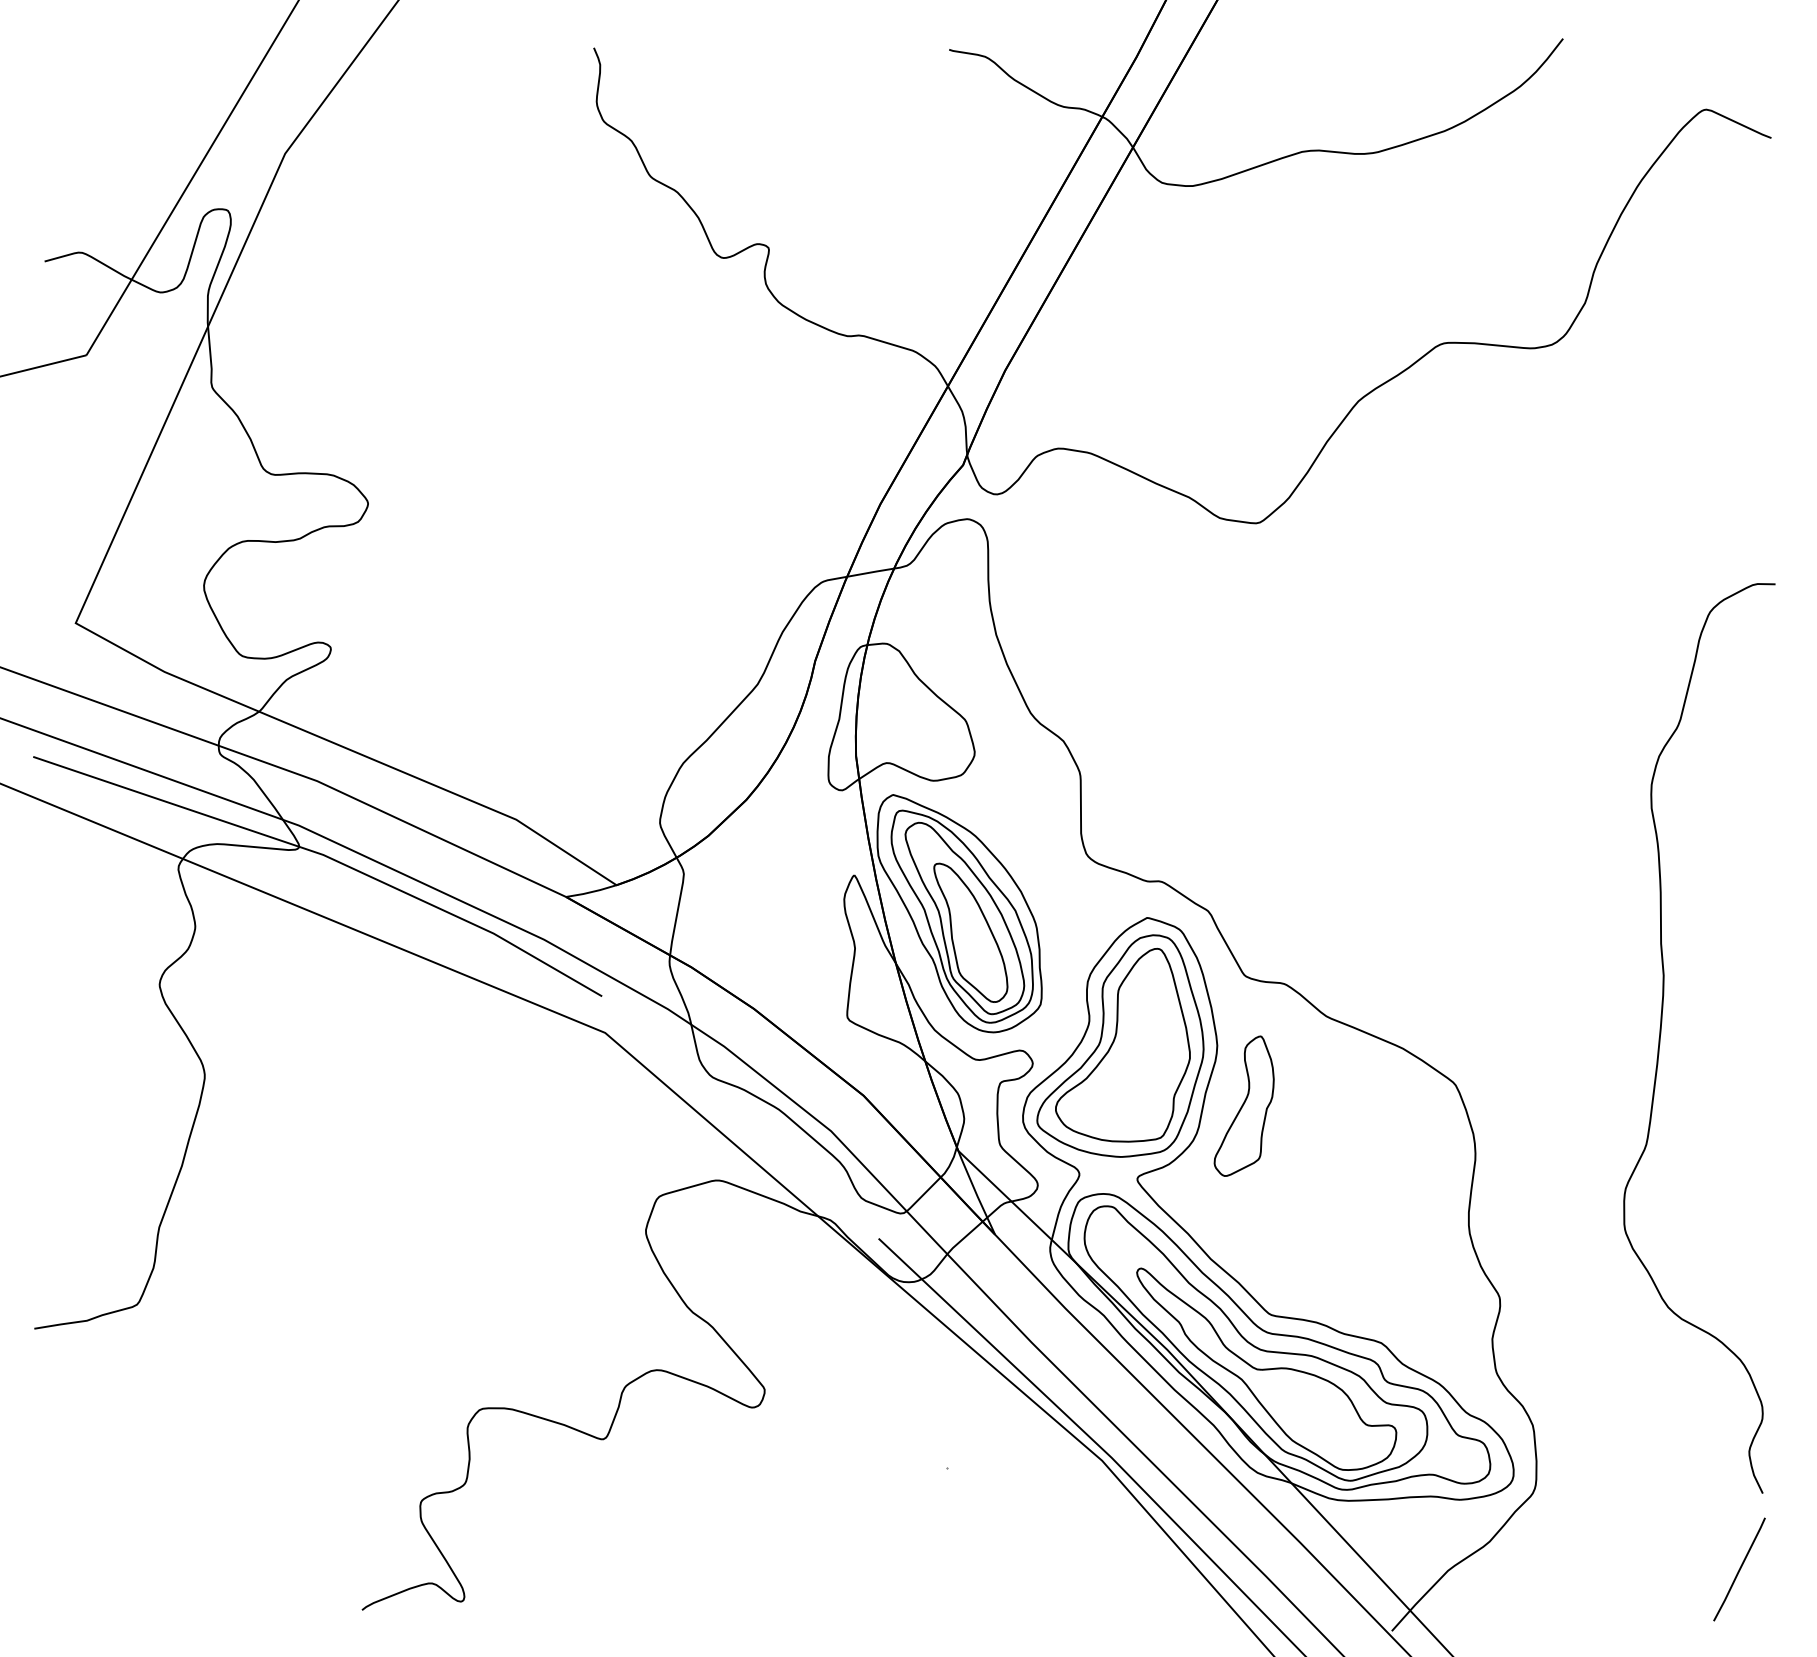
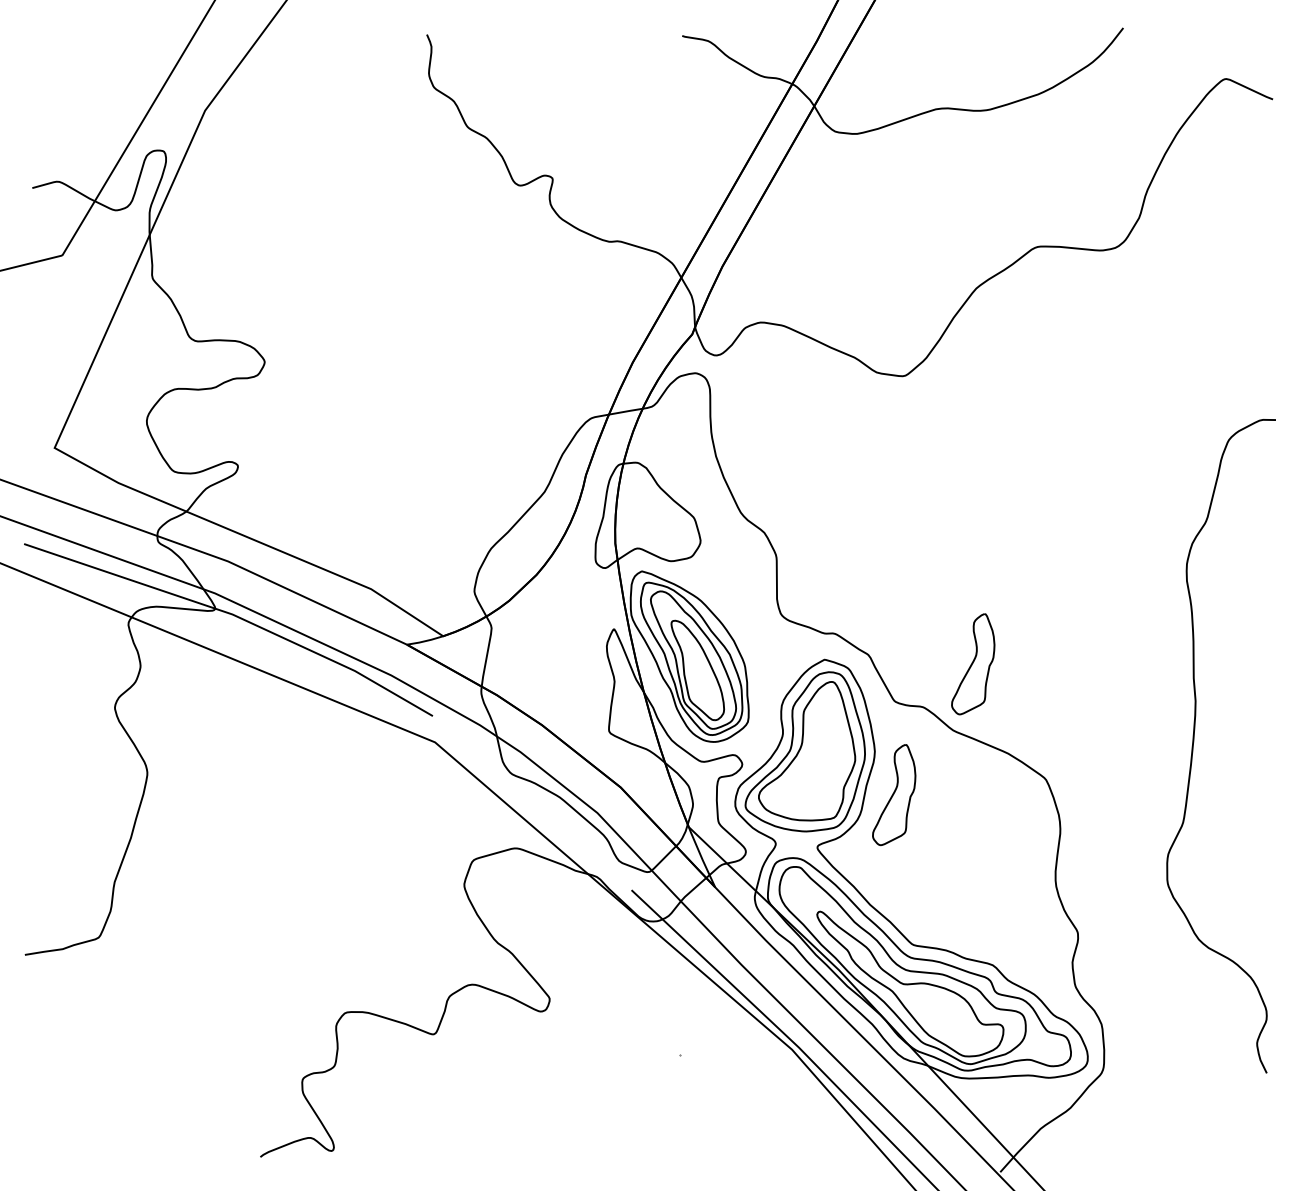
part: (1353, 923) -> (972, 663), added
line: (1739, 1569) -> (1250, 1127), removed

